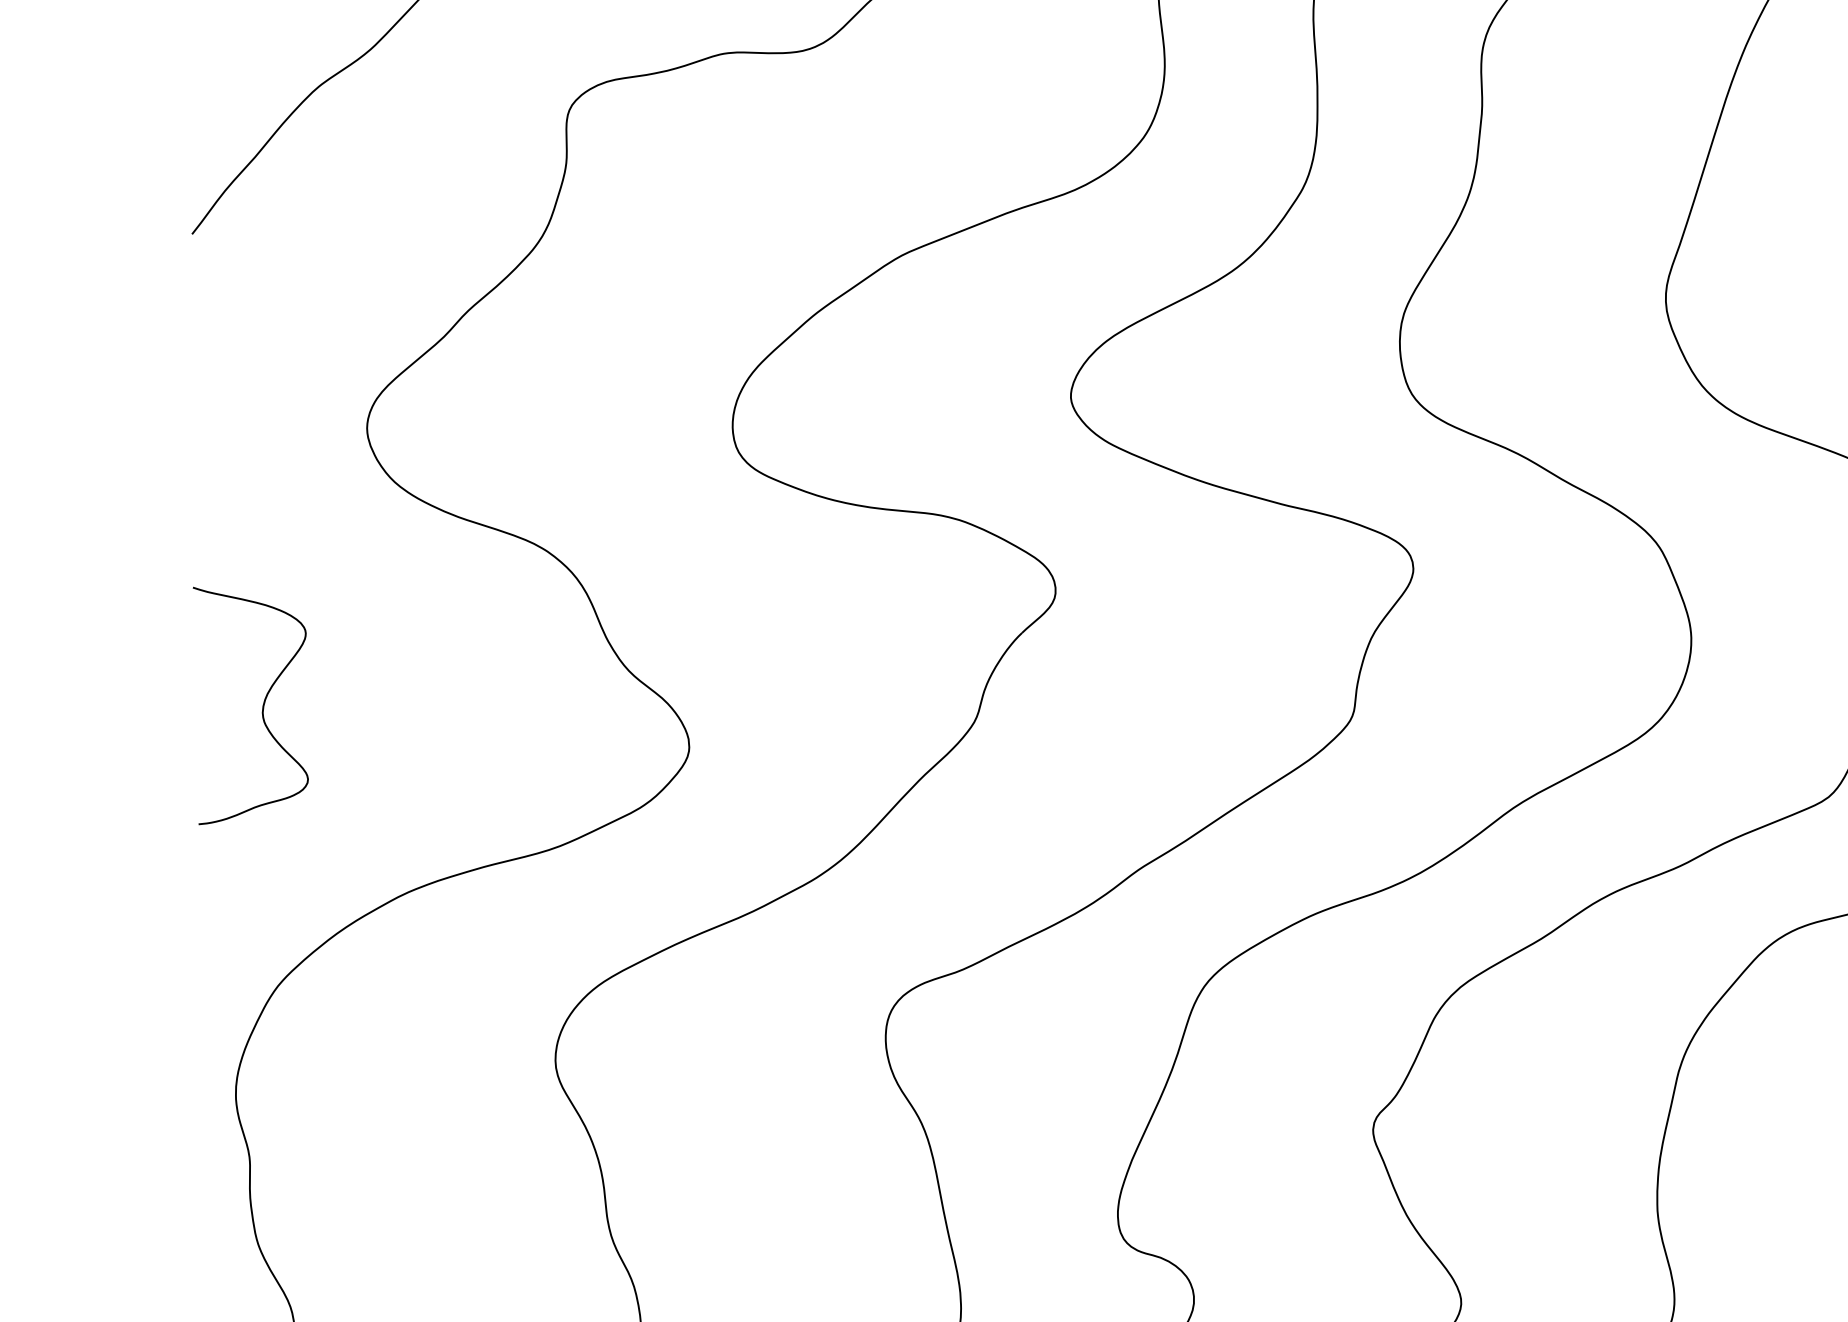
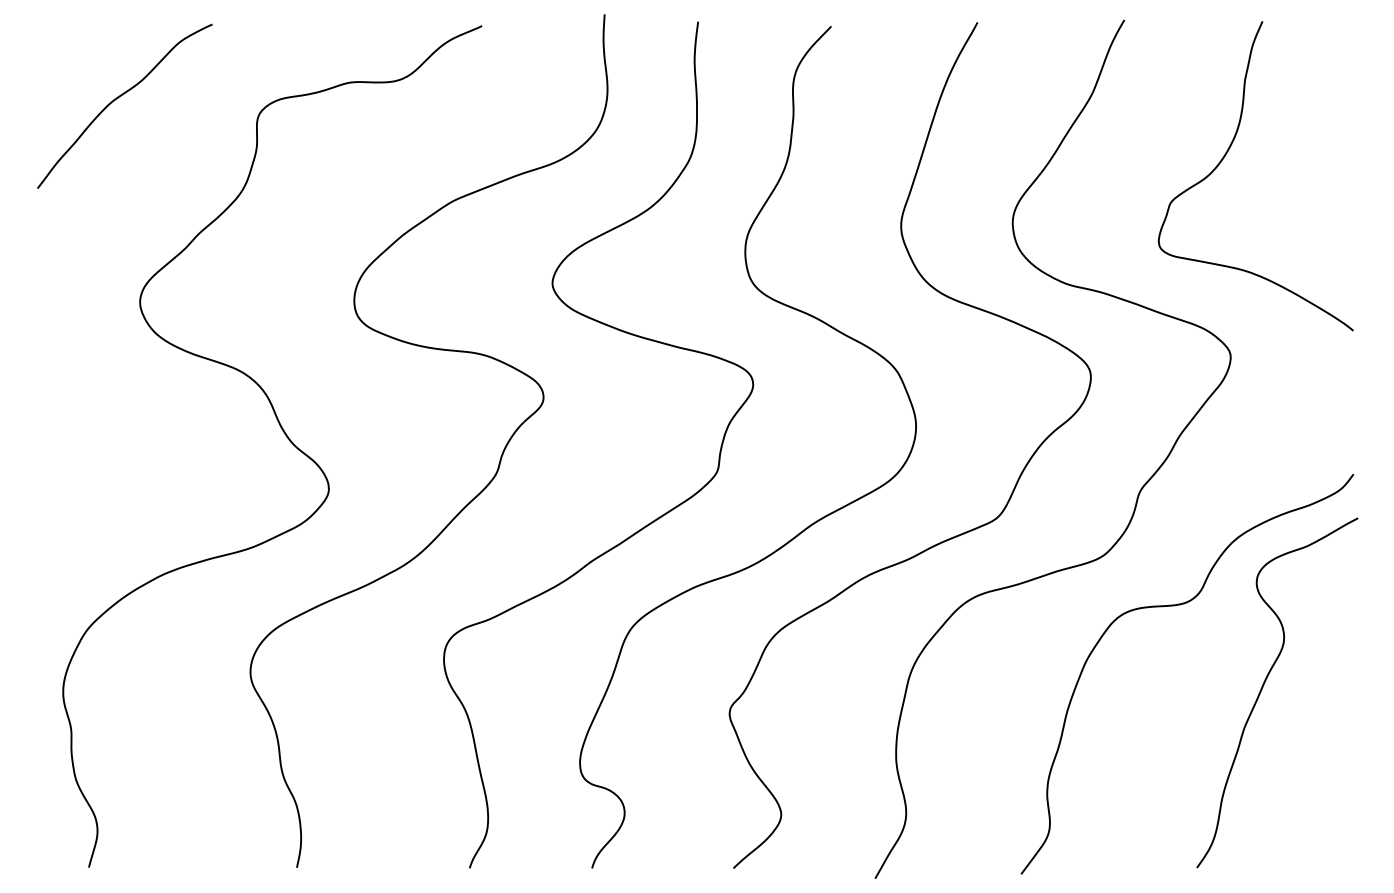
curve: (261, 705) -> (78, 464), removed

